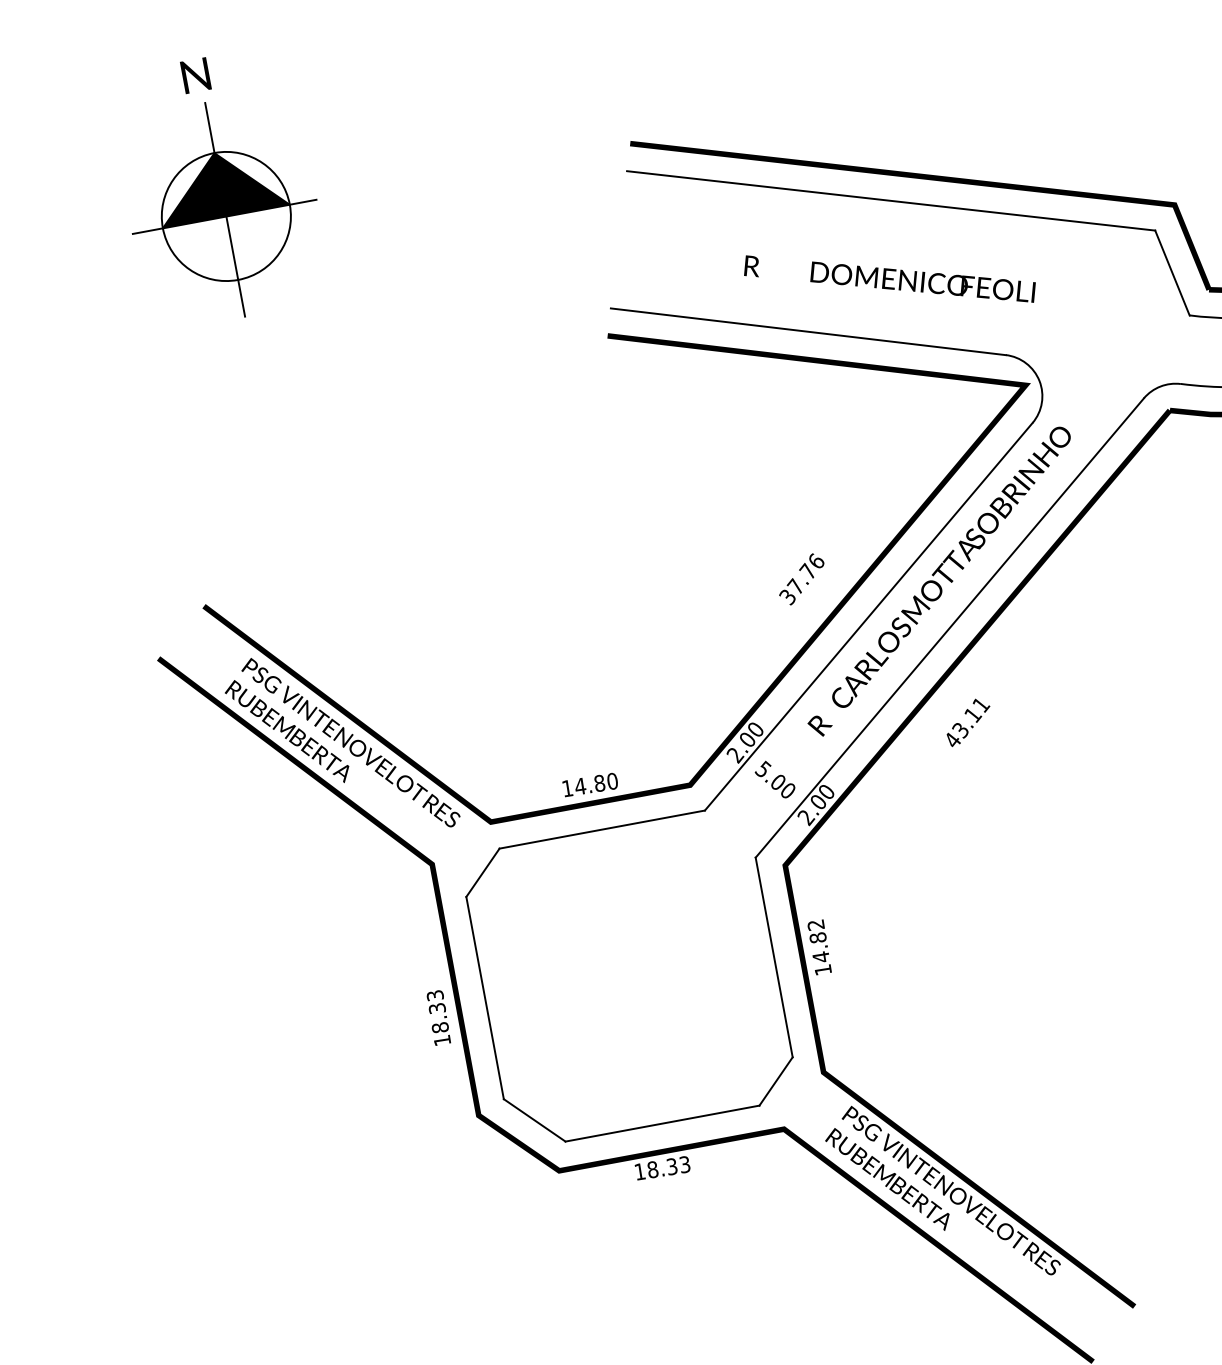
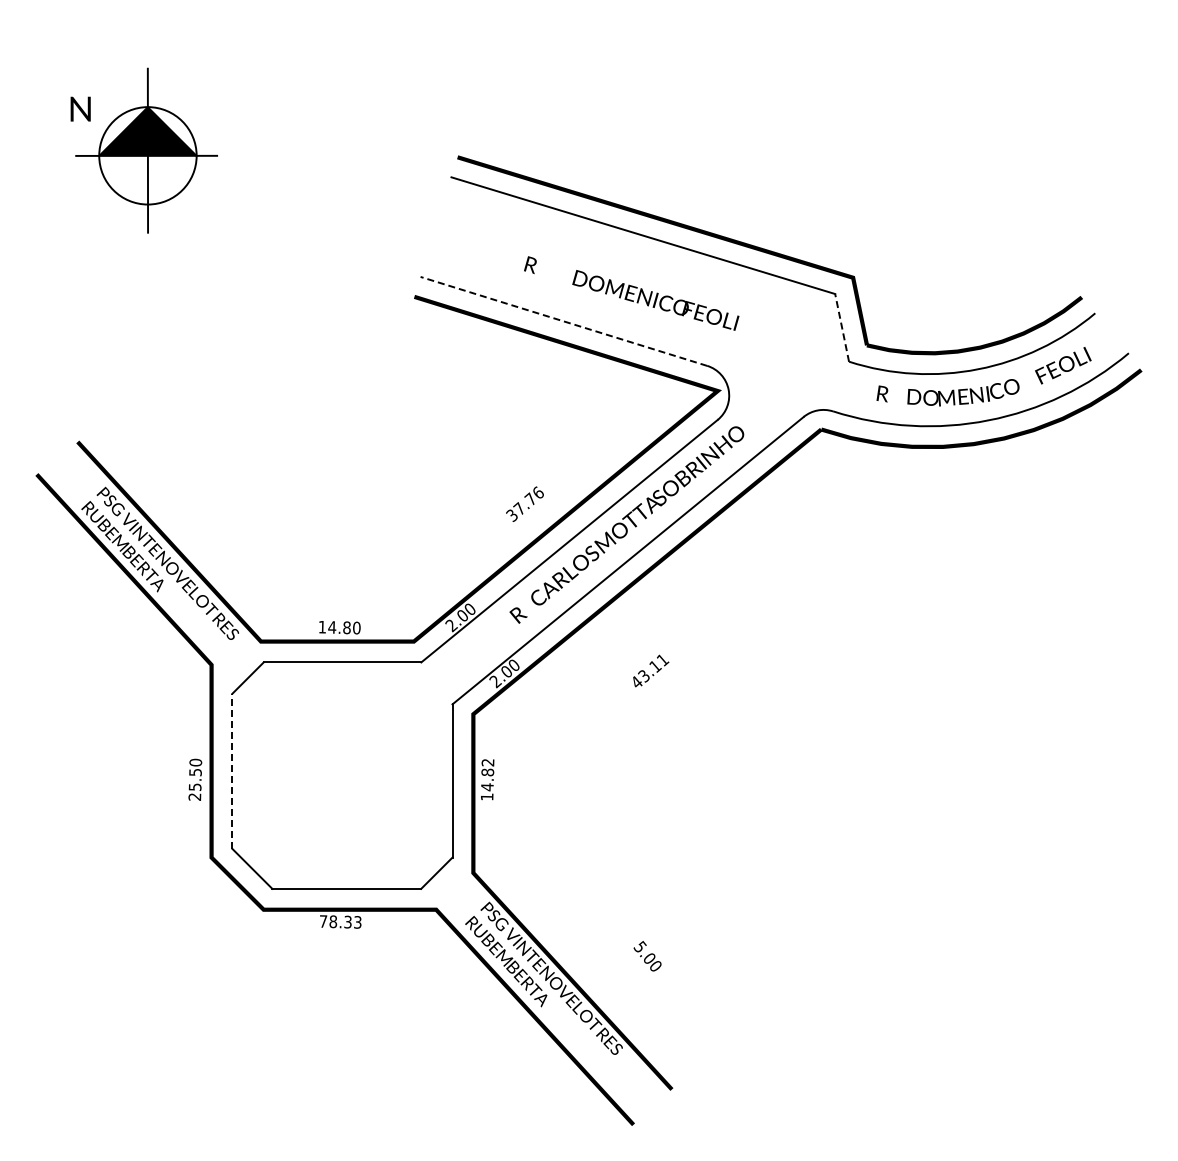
text: (195, 74) -> (80, 108), moved
line: (1172, 272) -> (842, 327), solid -> dashed
line: (807, 331) -> (563, 321), solid -> dashed
text: (968, 721) -> (651, 670), moved
text: (774, 780) -> (647, 956), moved
line: (485, 998) -> (232, 771), solid -> dashed
text: (438, 1017) -> (195, 779), 18.33 -> 25.50
text: (640, 1171) -> (323, 921), 18.33 -> 78.33

